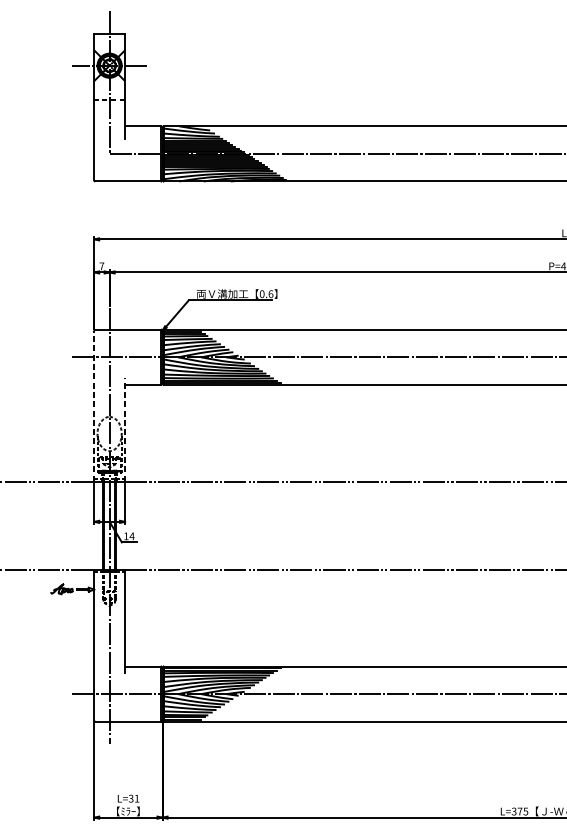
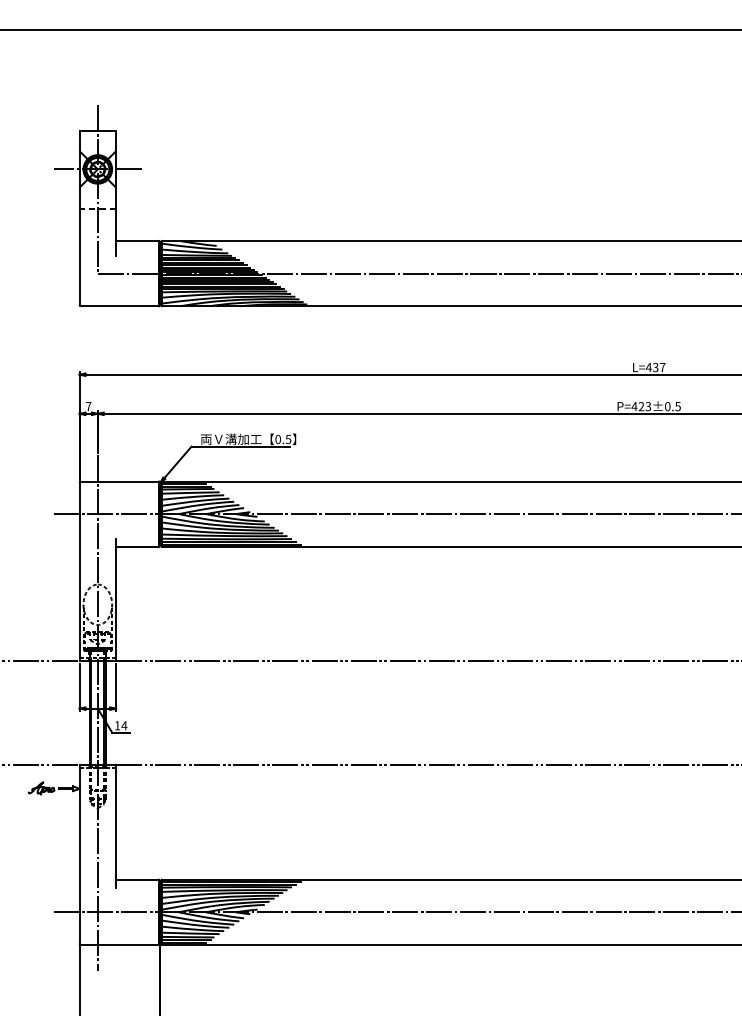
text: (270, 294) -> (288, 439), 0.6 -> 0.5
line: (94, 405) -> (79, 571), dashed -> solid
line: (125, 429) -> (116, 599), dashed -> solid

